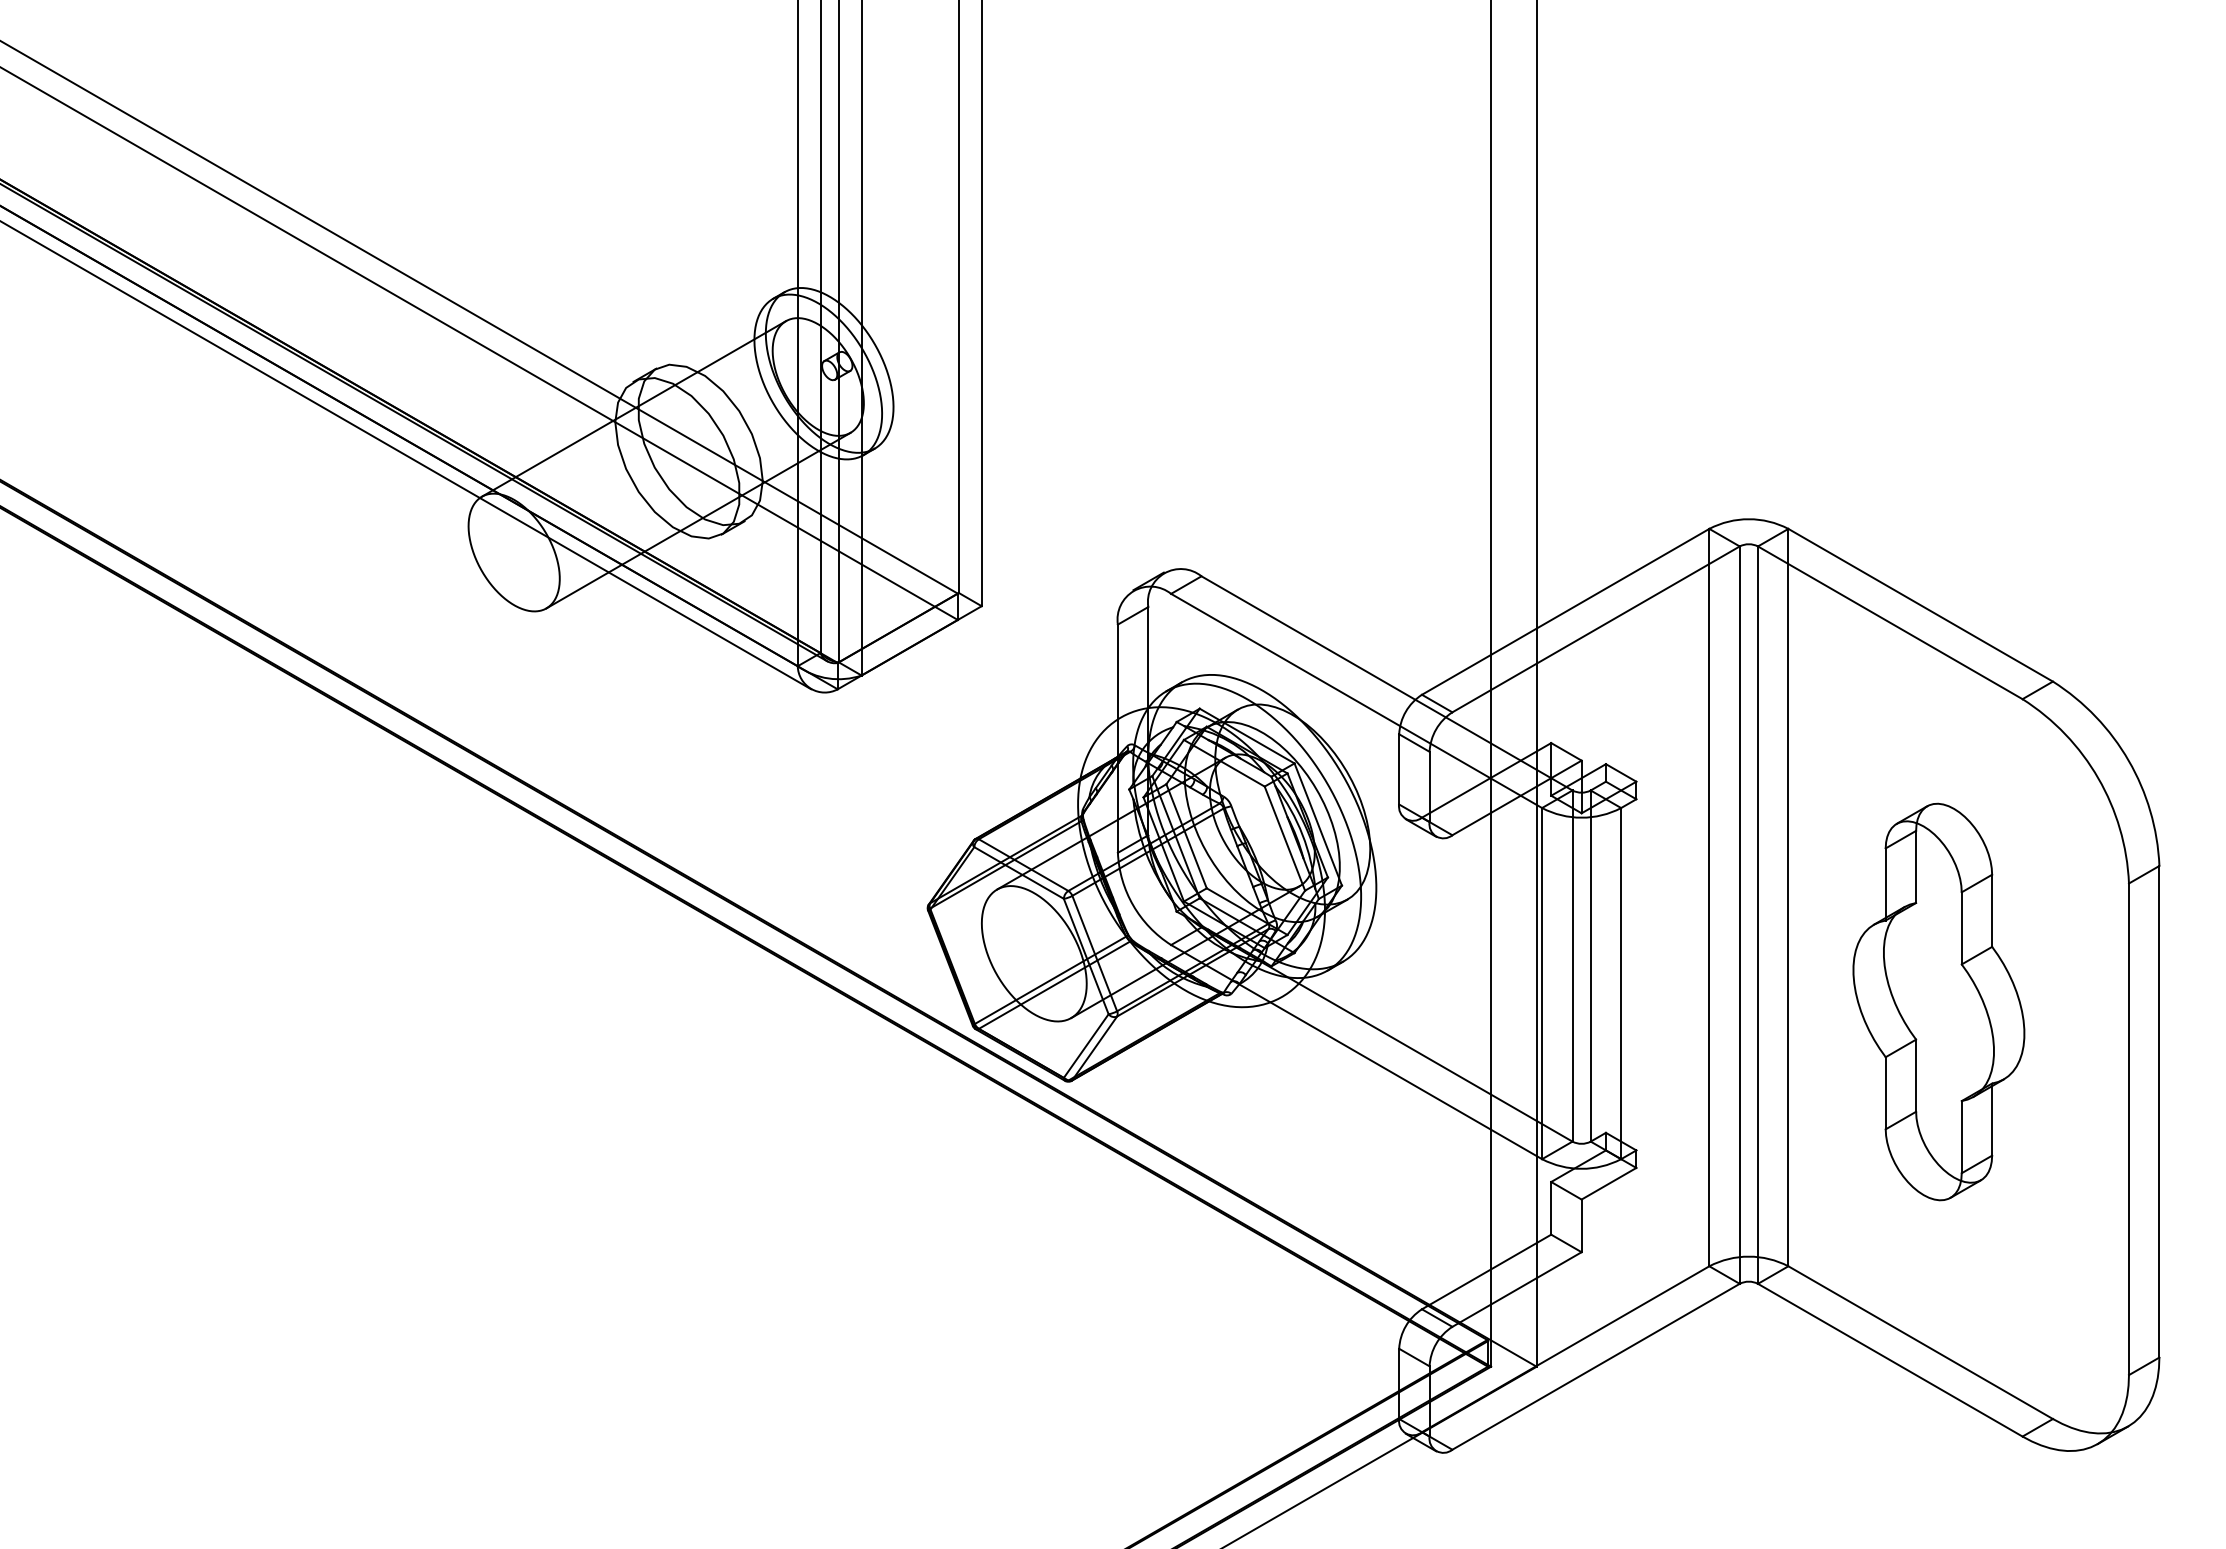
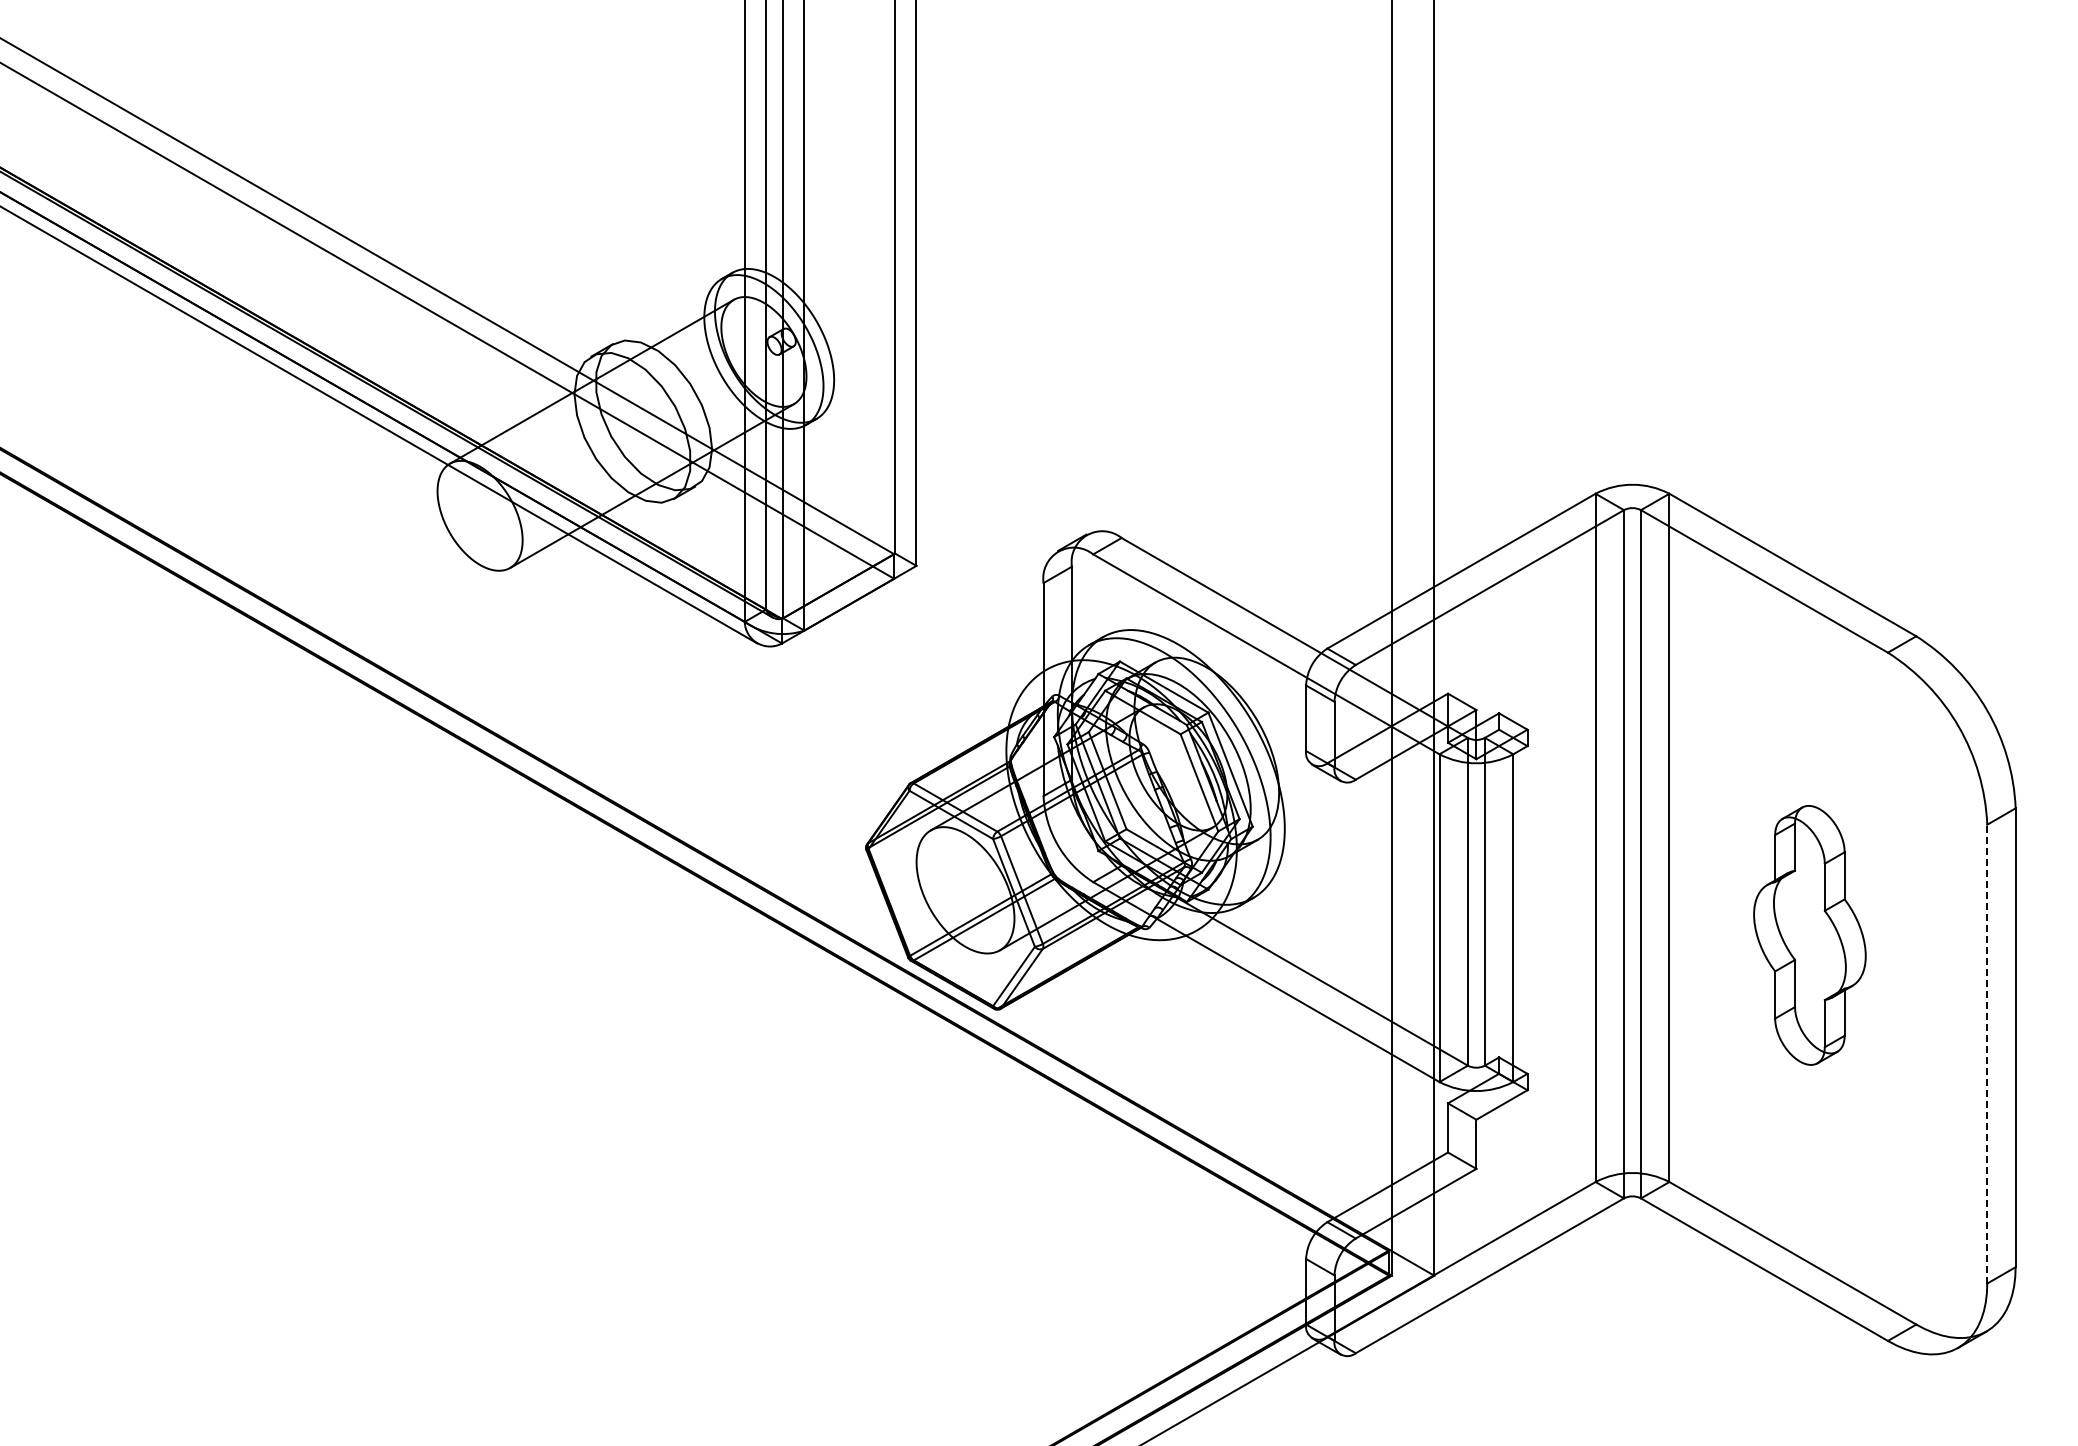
part: (1938, 1002) -> (1809, 935), size x0.7
line: (2129, 1128) -> (1987, 1053), solid -> dashed

